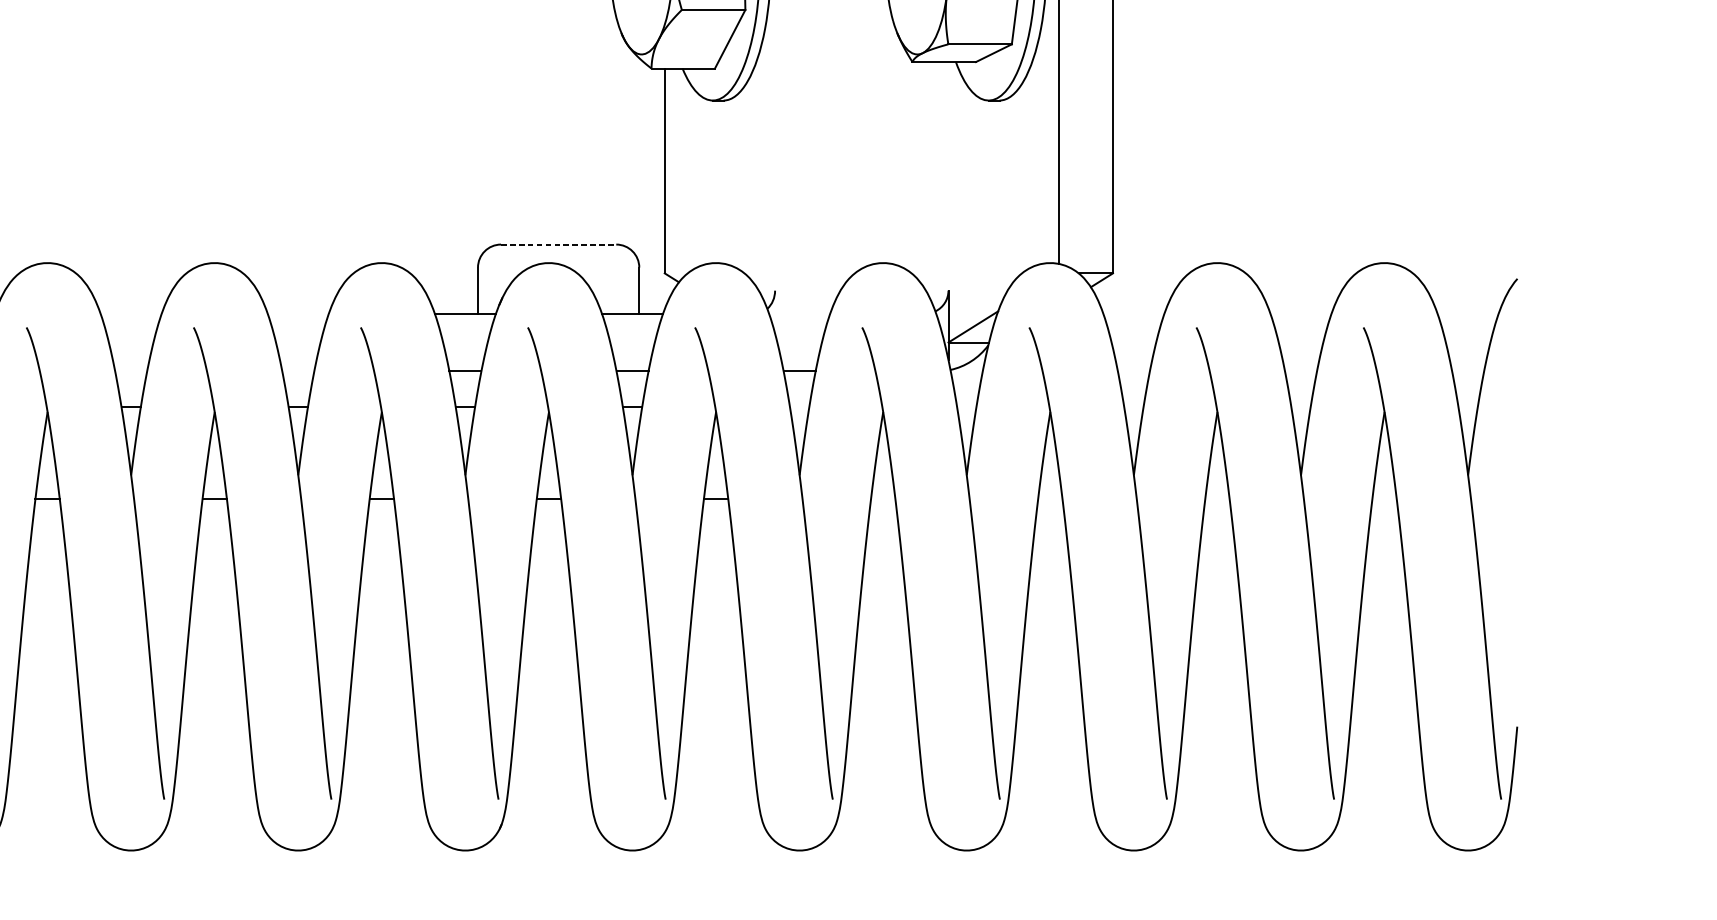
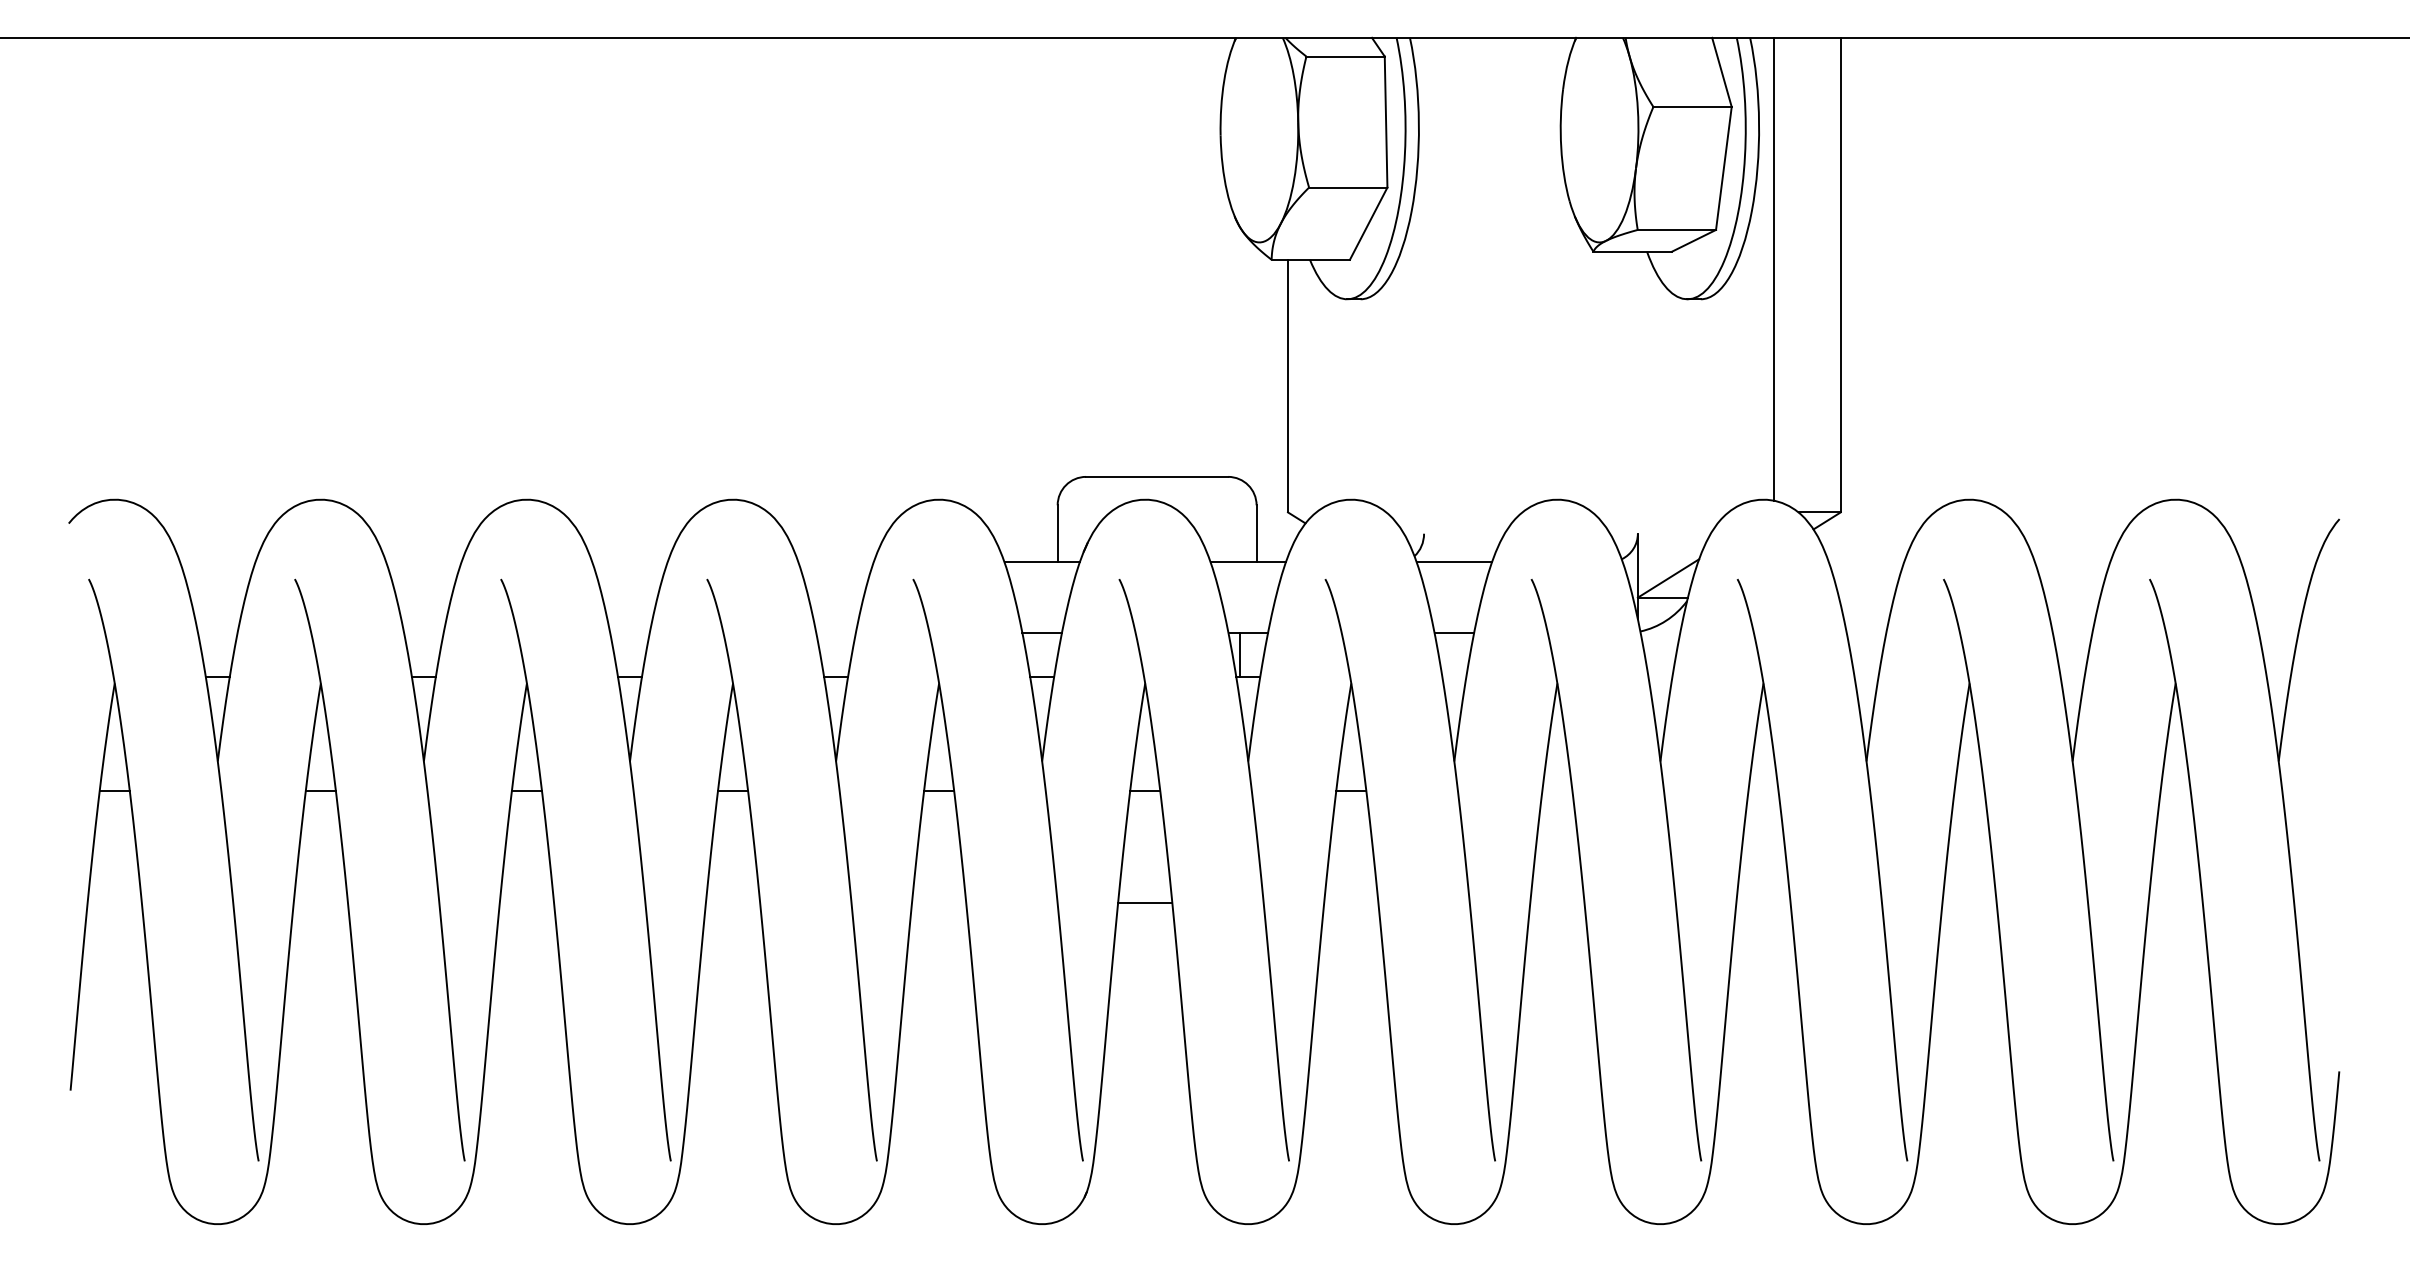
line: (558, 244) -> (1157, 476), dashed -> solid
line: (799, 313) -> (1454, 562), added
line: (625, 389) -> (1239, 655), added
line: (549, 590) -> (1145, 903), added

